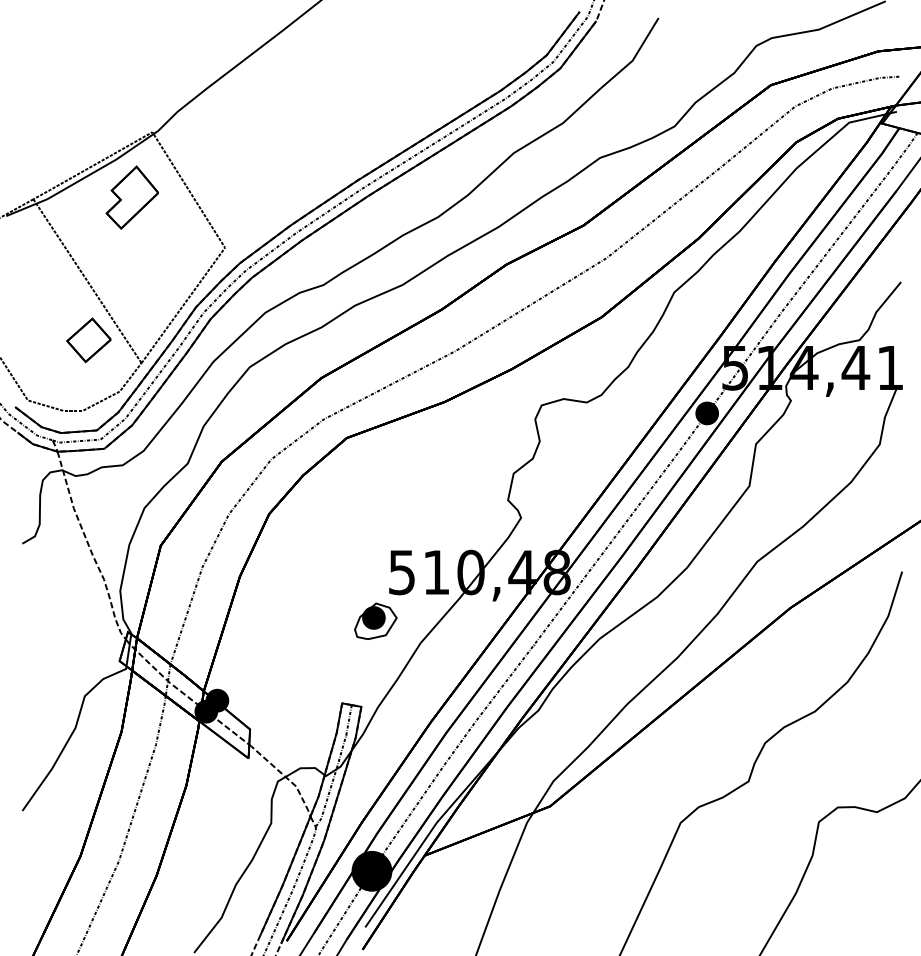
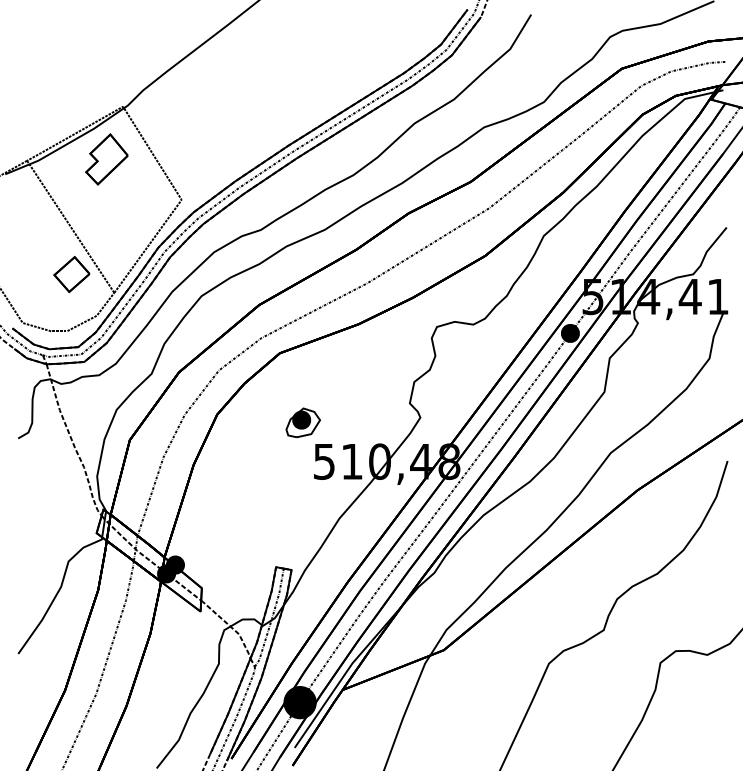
part: (375, 620) -> (302, 422), moved

